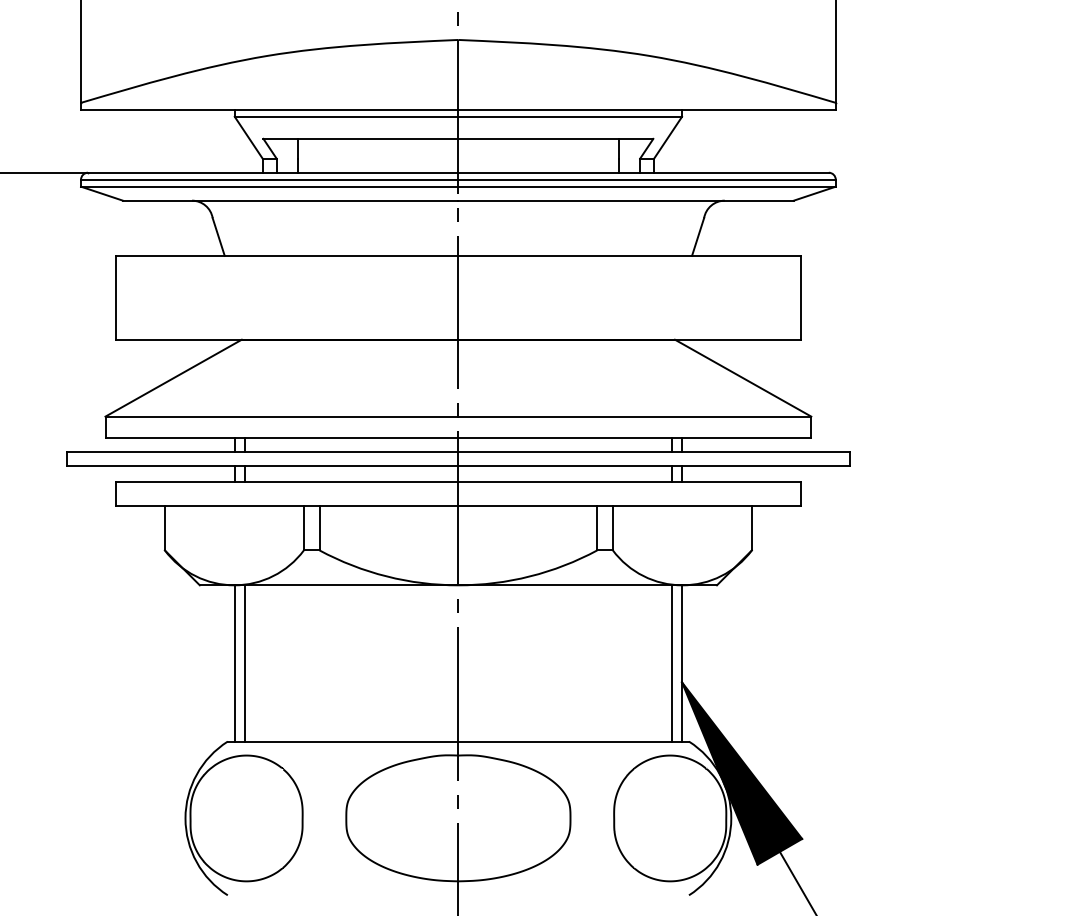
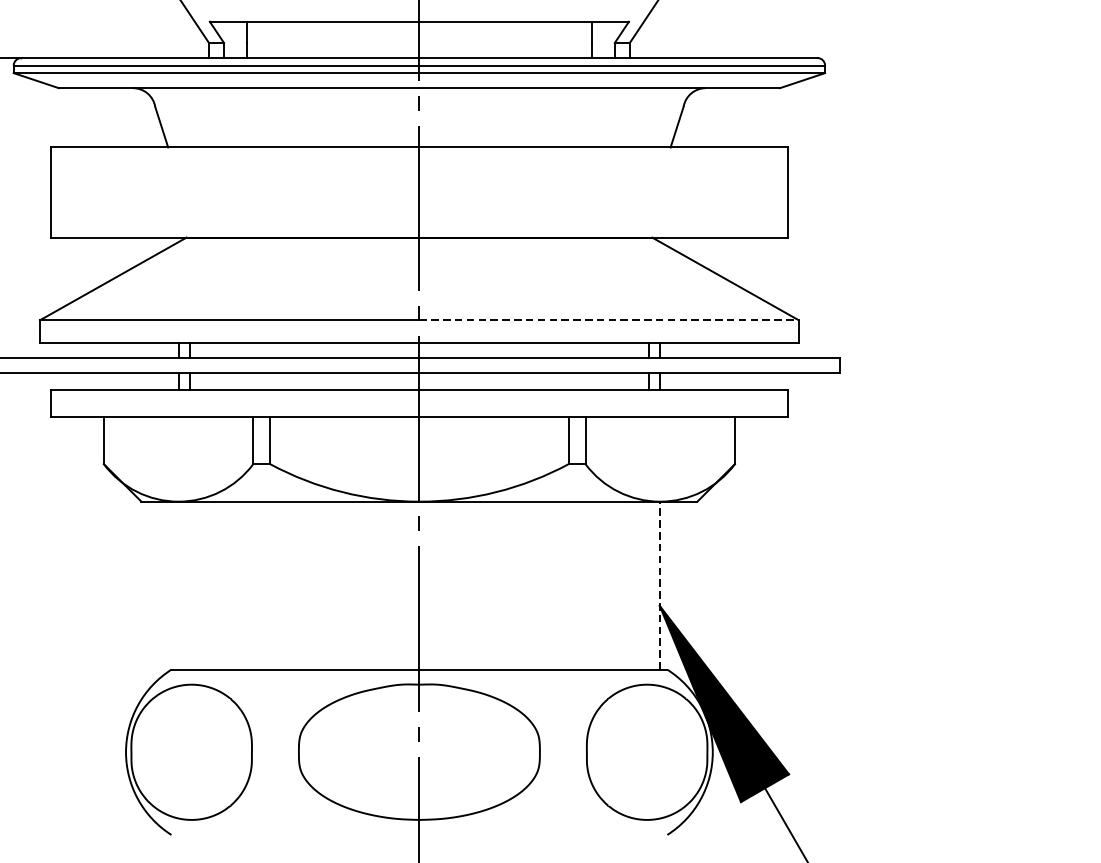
line: (635, 416) -> (609, 320), solid -> dashed
line: (682, 662) -> (660, 584), solid -> dashed
line: (234, 663) -> (178, 585), removed
line: (244, 663) -> (189, 585), removed
line: (672, 663) -> (649, 585), removed

